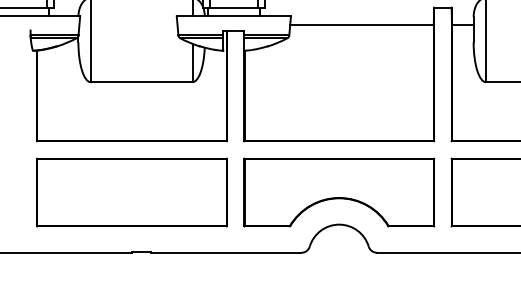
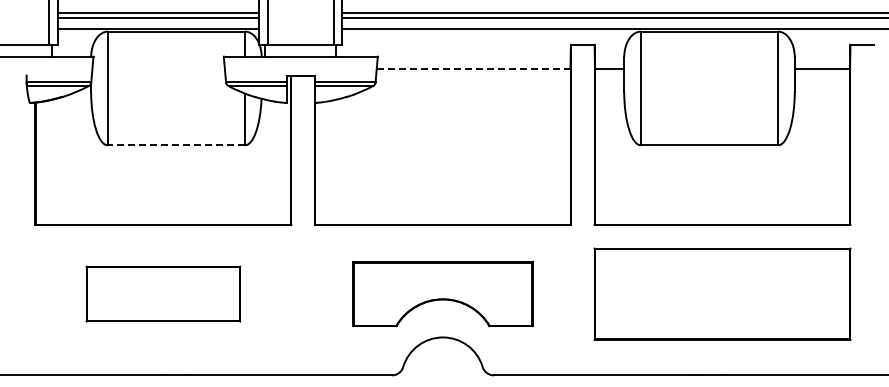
line: (361, 25) -> (473, 68), solid -> dashed
line: (141, 82) -> (176, 145), solid -> dashed
part: (132, 192) -> (163, 293), size x0.6
part: (338, 192) -> (442, 293), size x0.7

